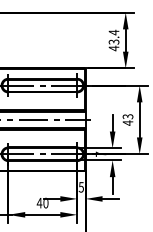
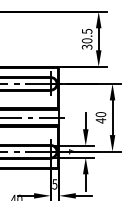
text: (113, 40) -> (86, 39), 43.4 -> 30.5
text: (127, 116) -> (100, 114), 43 -> 40

